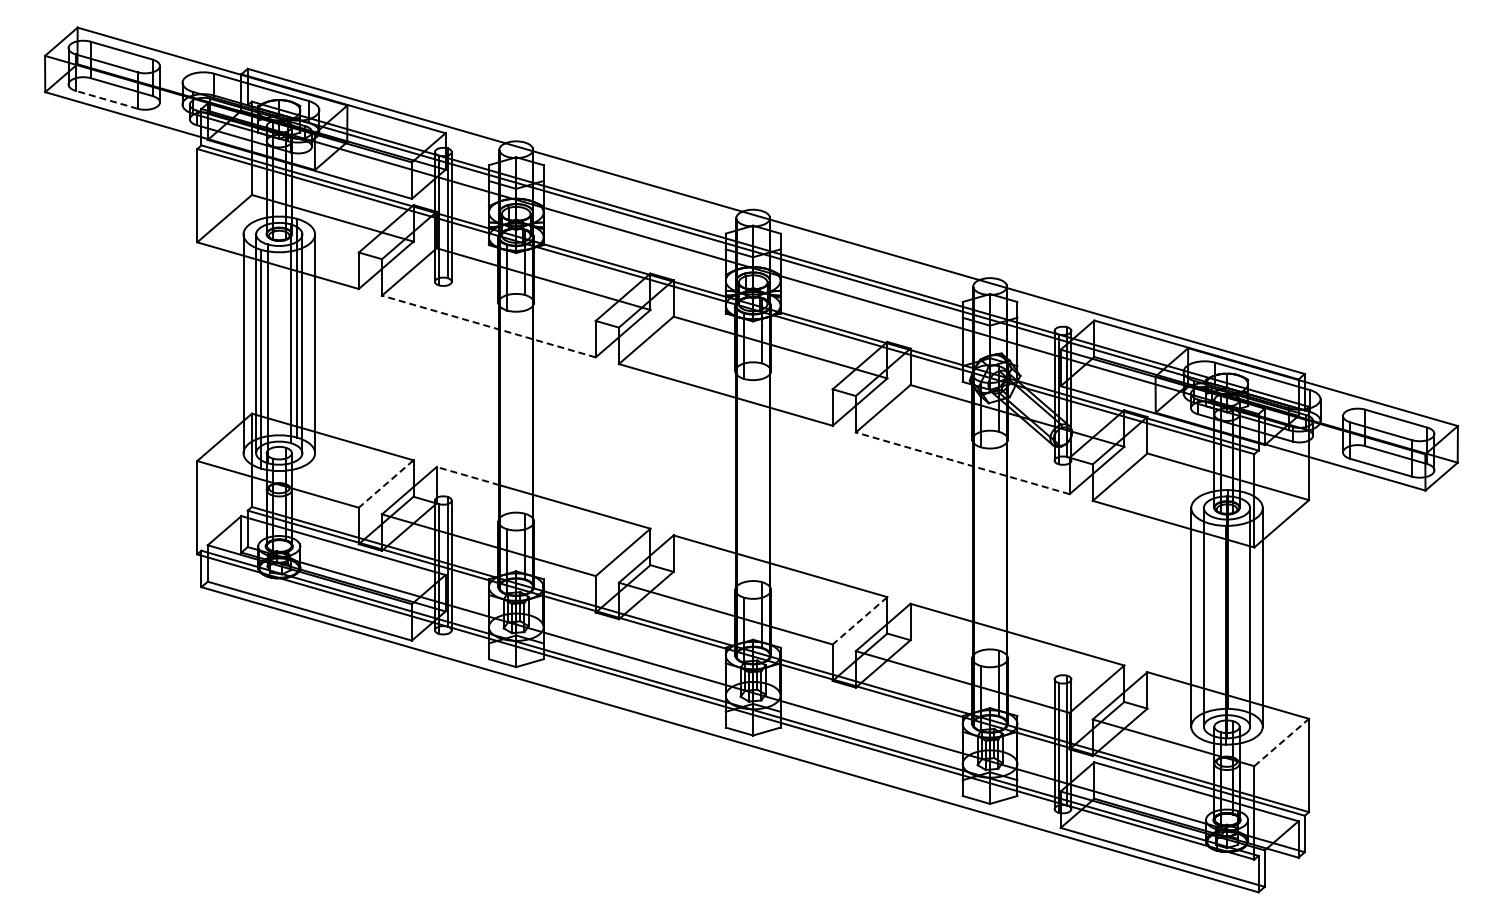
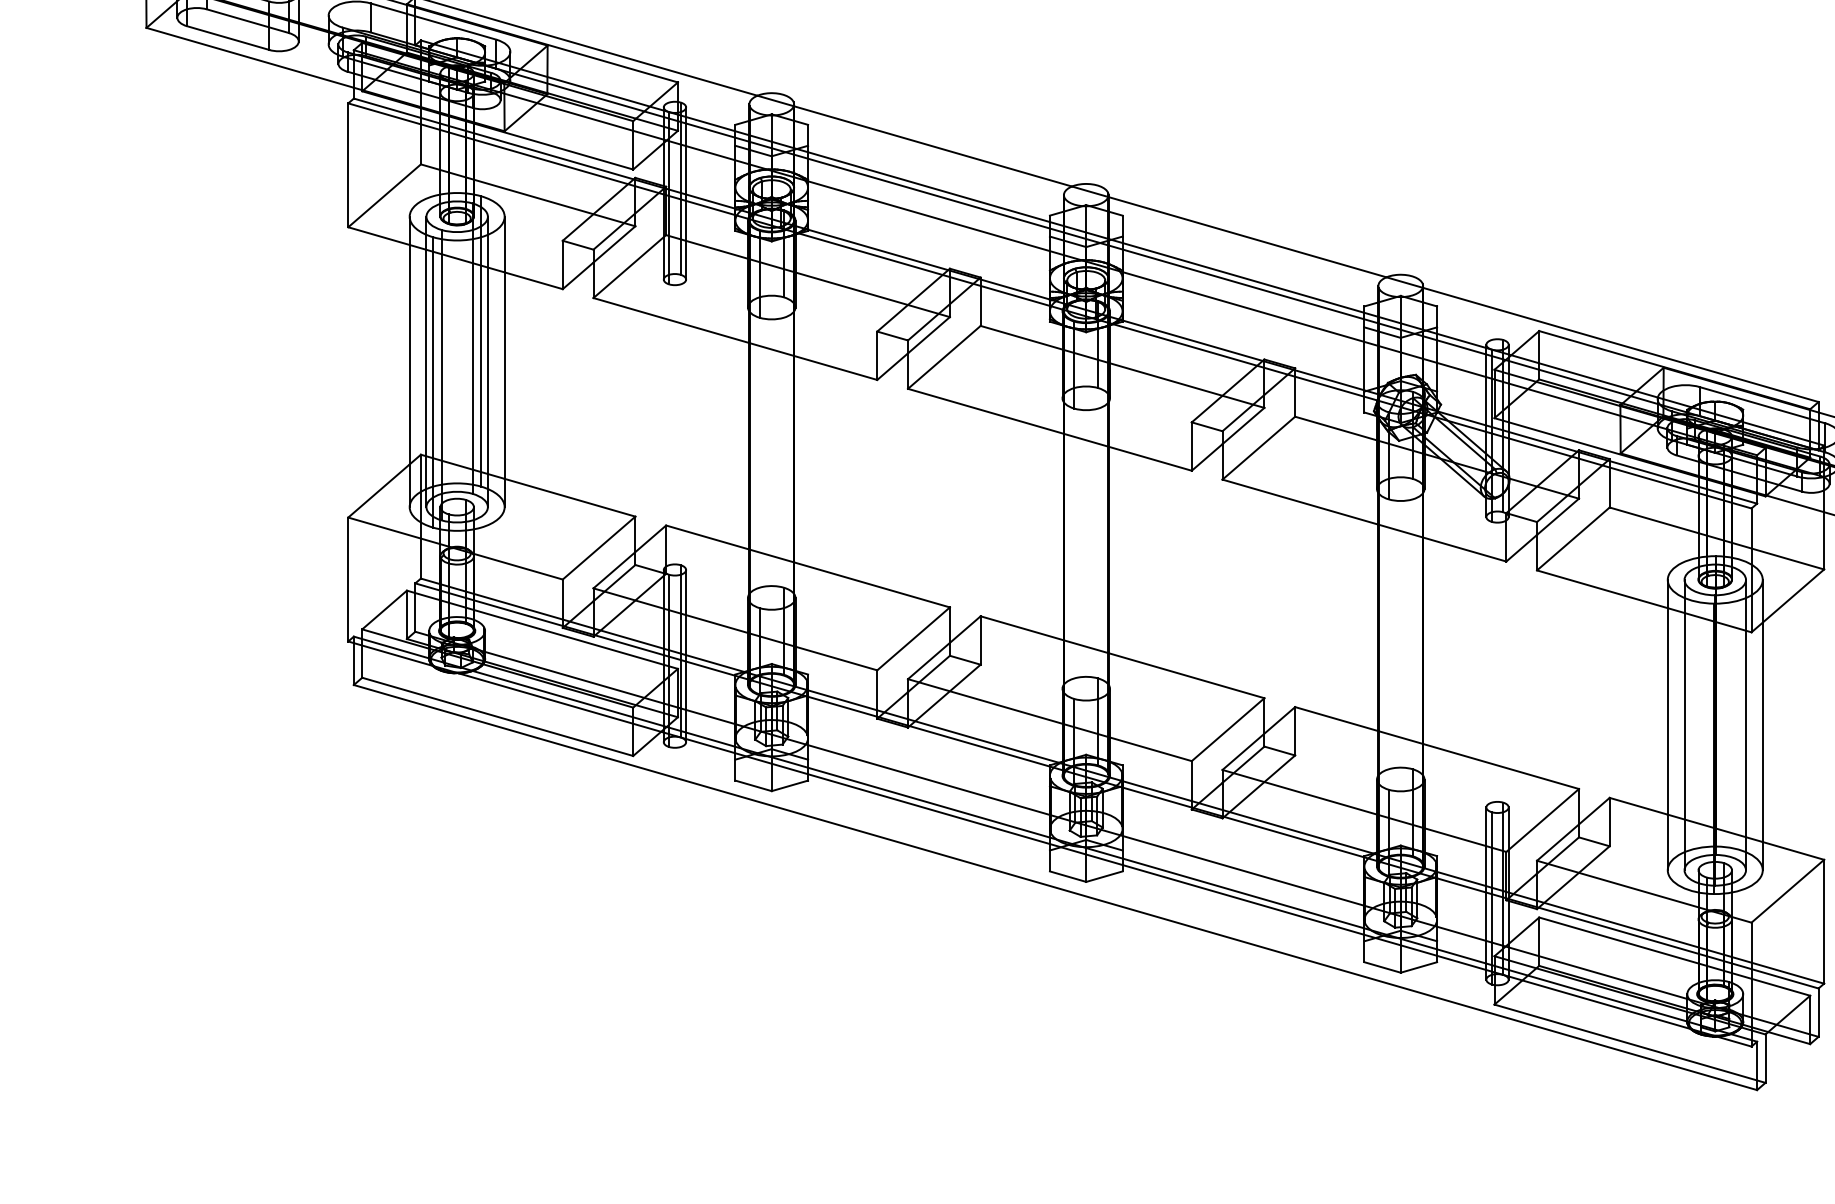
line: (106, 99) -> (227, 37), dashed -> solid
line: (488, 326) -> (734, 338), dashed -> solid
line: (962, 463) -> (1364, 520), dashed -> solid
line: (468, 476) -> (708, 538), dashed -> solid
line: (385, 484) -> (598, 548), dashed -> solid
line: (859, 621) -> (1227, 730), dashed -> solid
line: (1282, 742) -> (1788, 891), dashed -> solid

